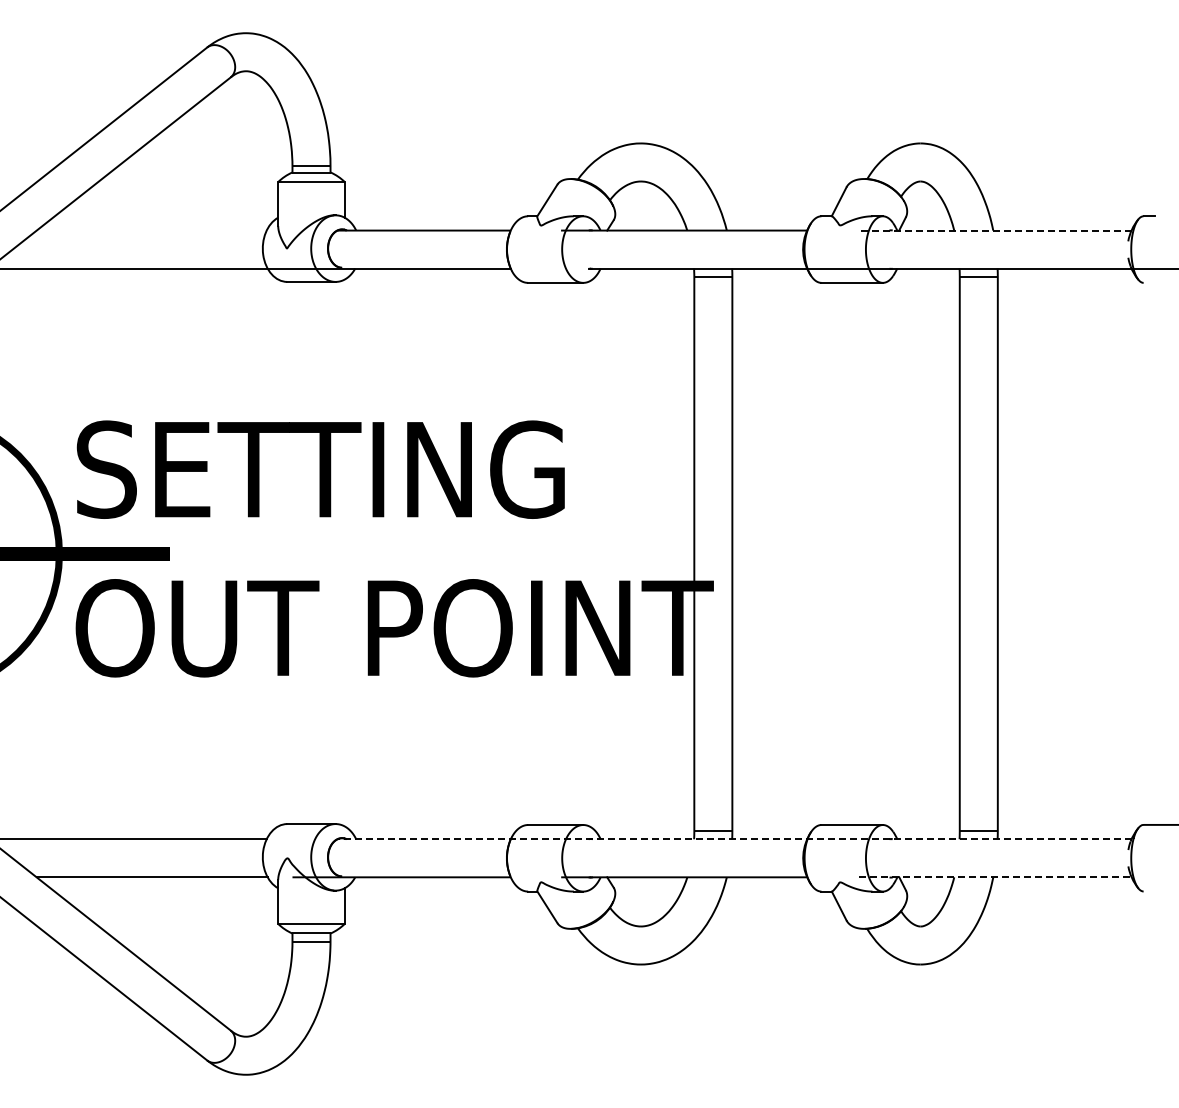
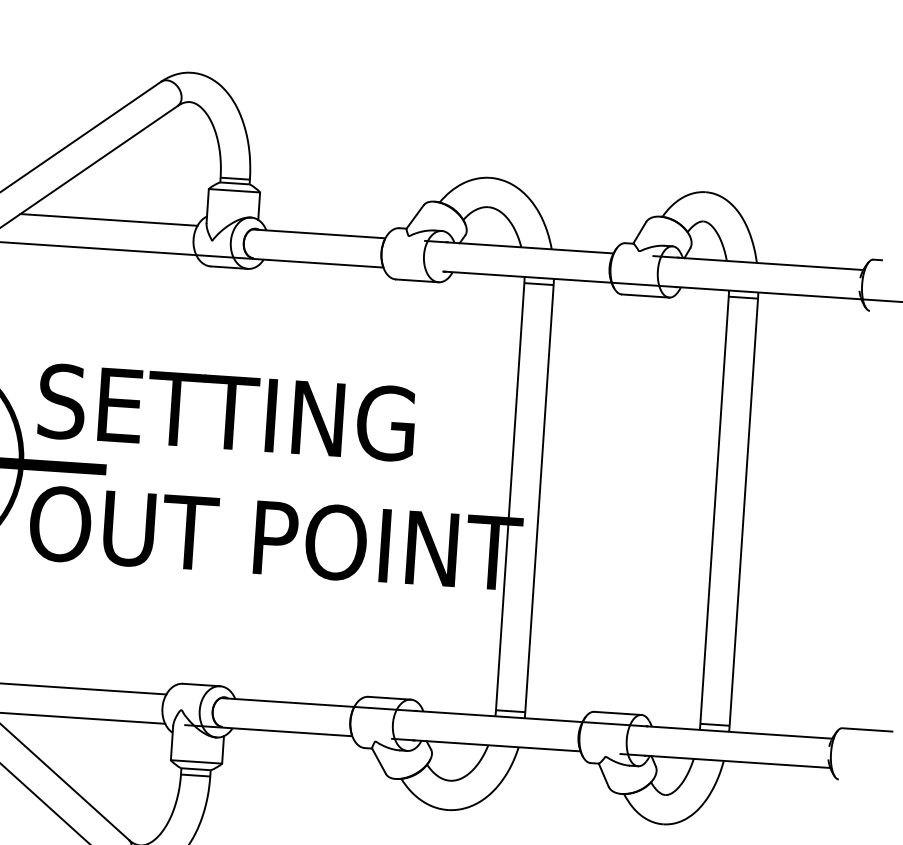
line: (151, 230) -> (108, 219), added
line: (994, 230) -> (757, 262), dashed -> solid
line: (734, 839) -> (526, 718), dashed -> solid
line: (995, 877) -> (725, 761), dashed -> solid

